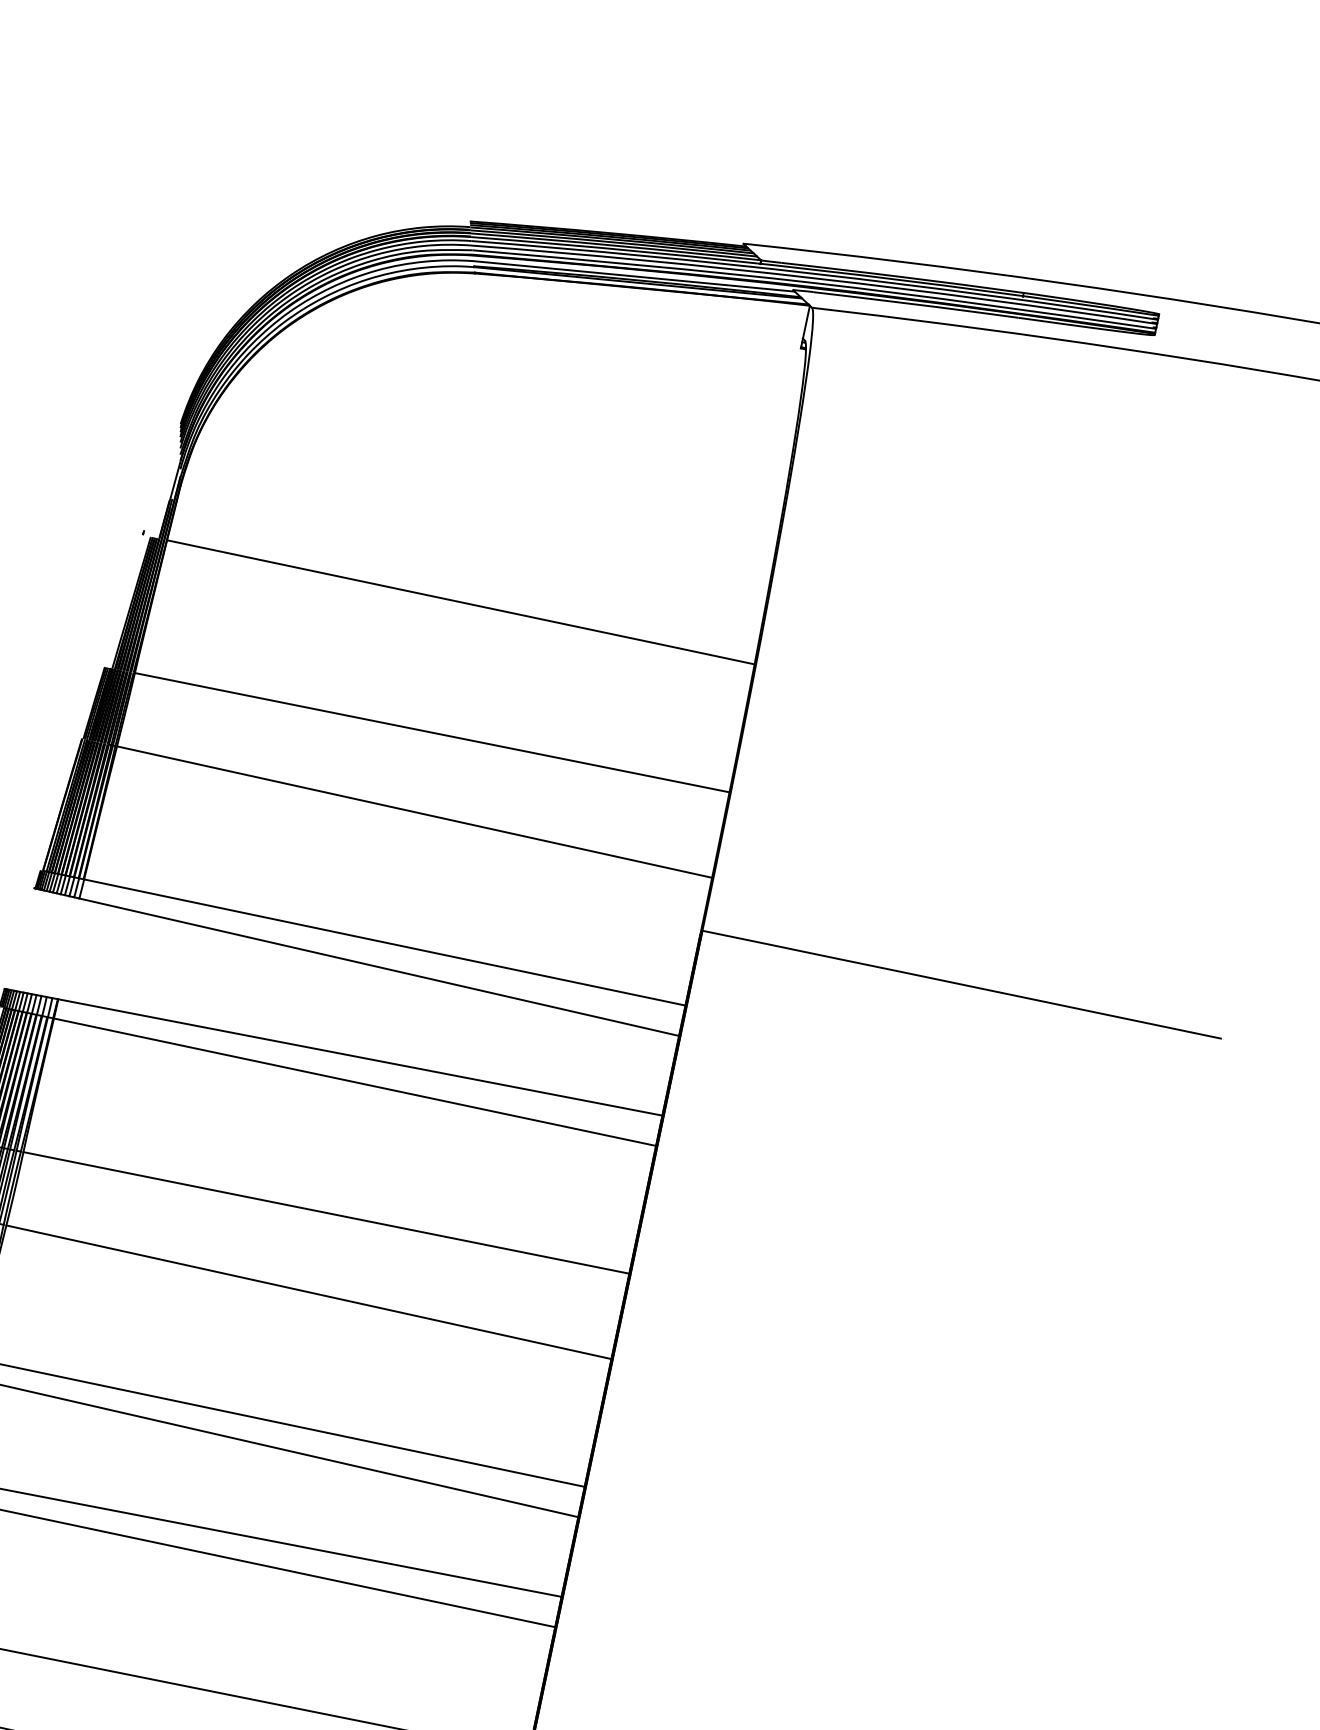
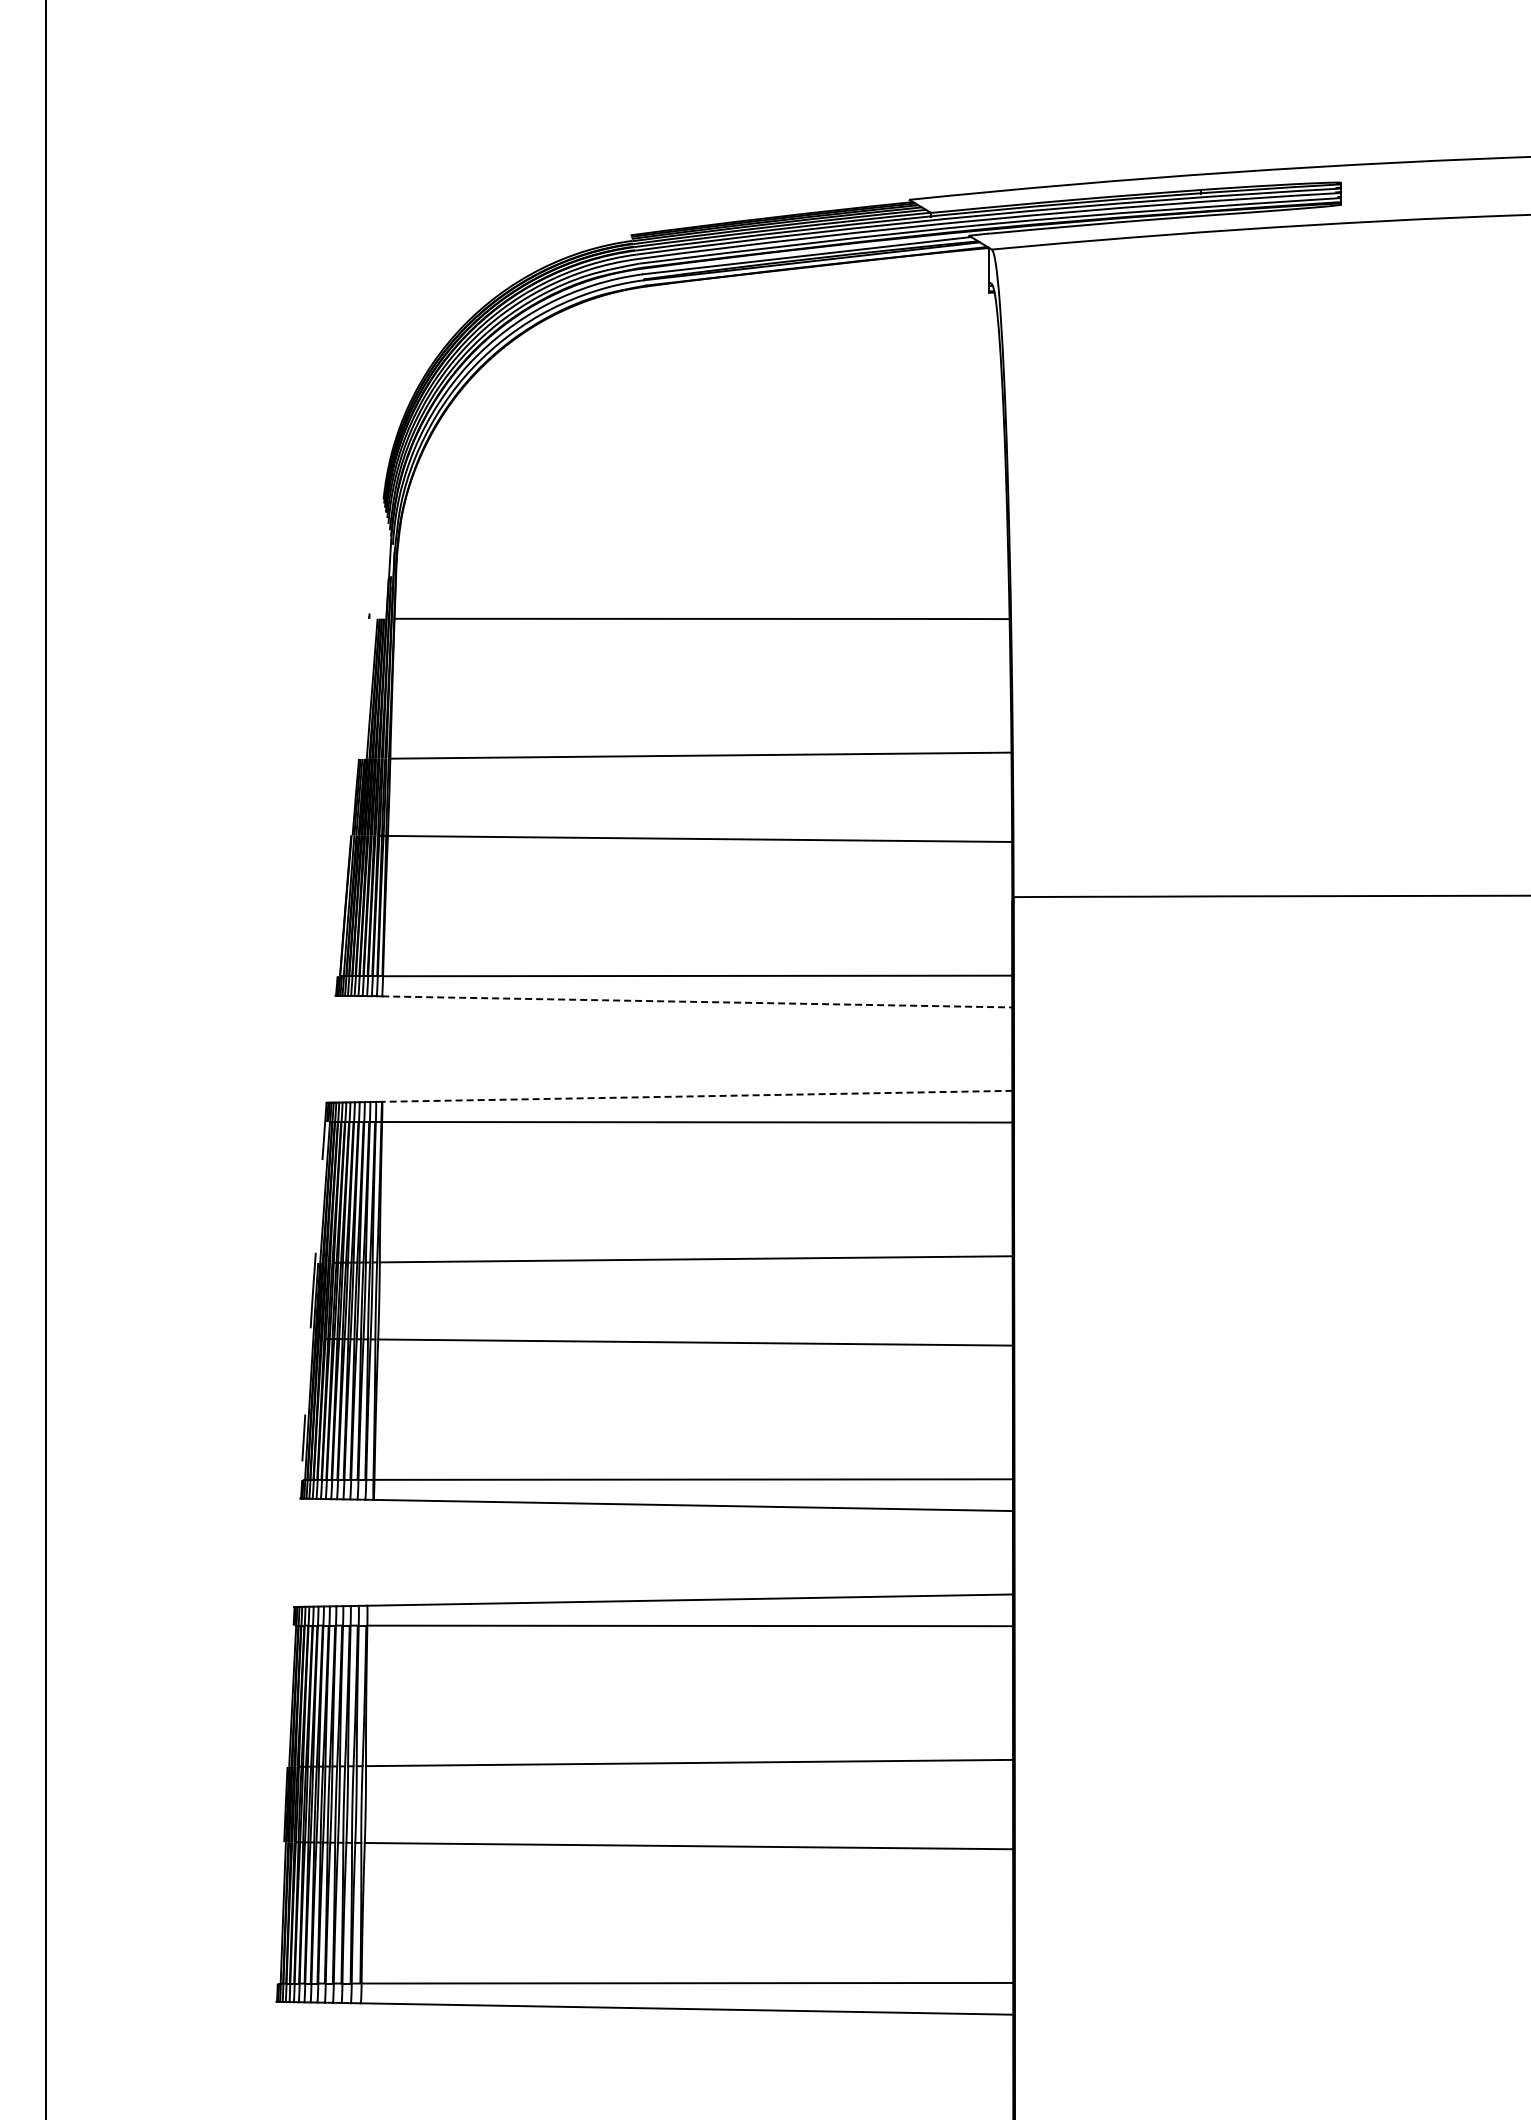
line: (379, 966) -> (697, 1001), solid -> dashed
line: (359, 1057) -> (696, 1096), solid -> dashed

